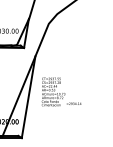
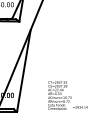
text: (61, 91) -> (67, 95), moved

